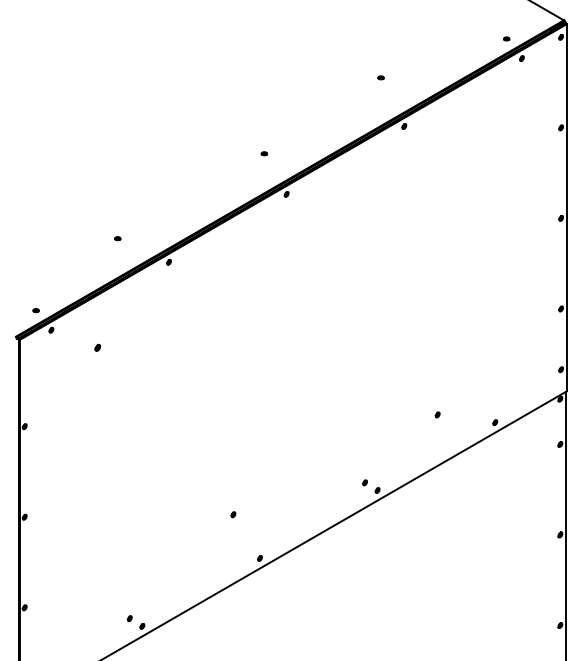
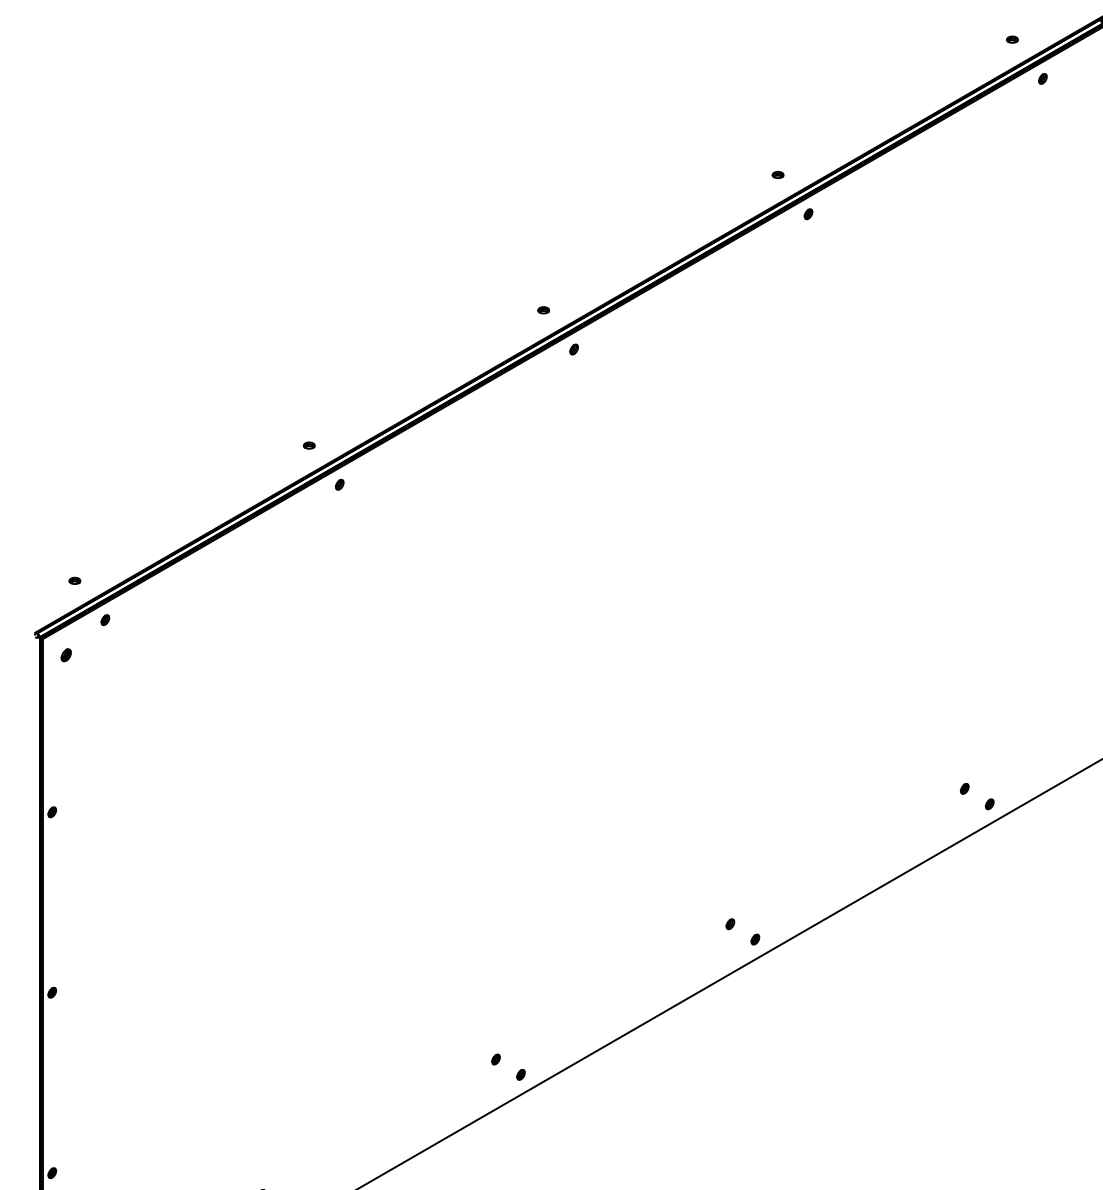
part: (380, 77) -> (776, 174), moved
part: (263, 153) -> (541, 309), moved
part: (117, 238) -> (308, 445), moved
part: (97, 347) -> (65, 654), moved
part: (437, 414) -> (964, 787), moved
part: (233, 514) -> (496, 1058), moved

